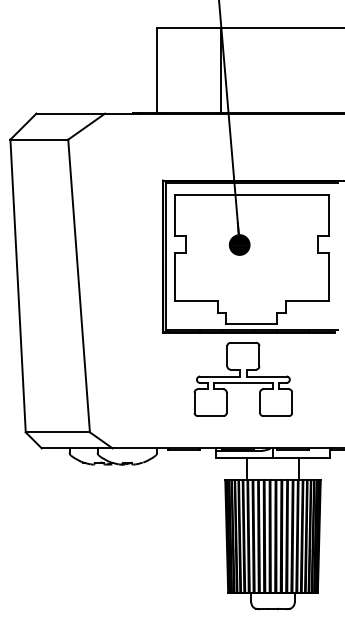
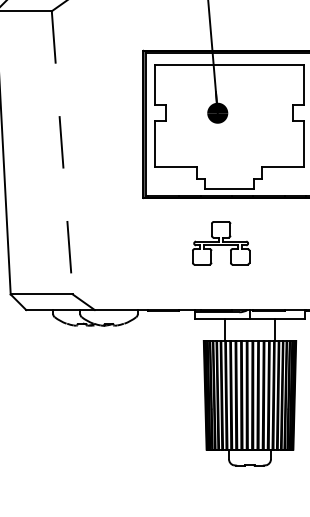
line: (79, 285) -> (62, 152), solid -> dashed
part: (242, 379) -> (220, 243), size x0.6

